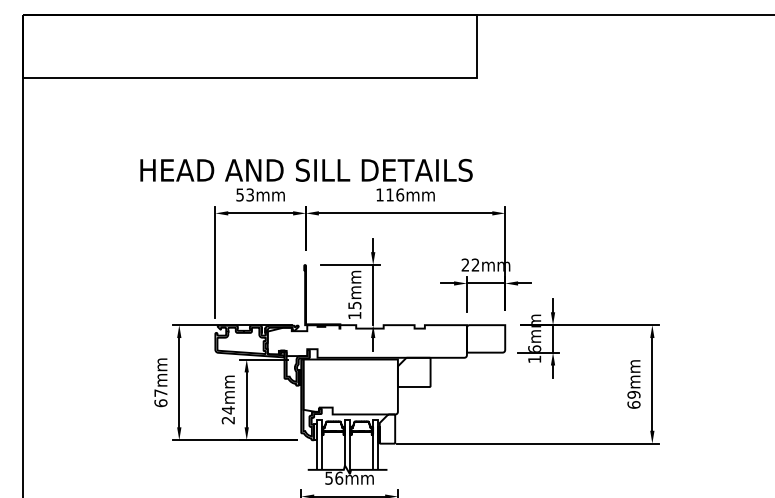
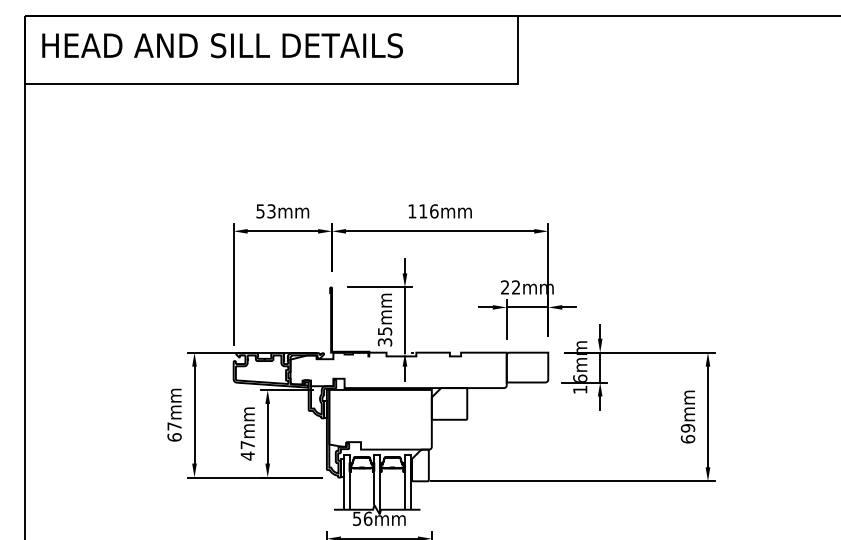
text: (306, 170) -> (222, 45), moved
text: (354, 315) -> (384, 342), 15mm -> 35mm
text: (228, 415) -> (247, 450), 24mm -> 47mm

